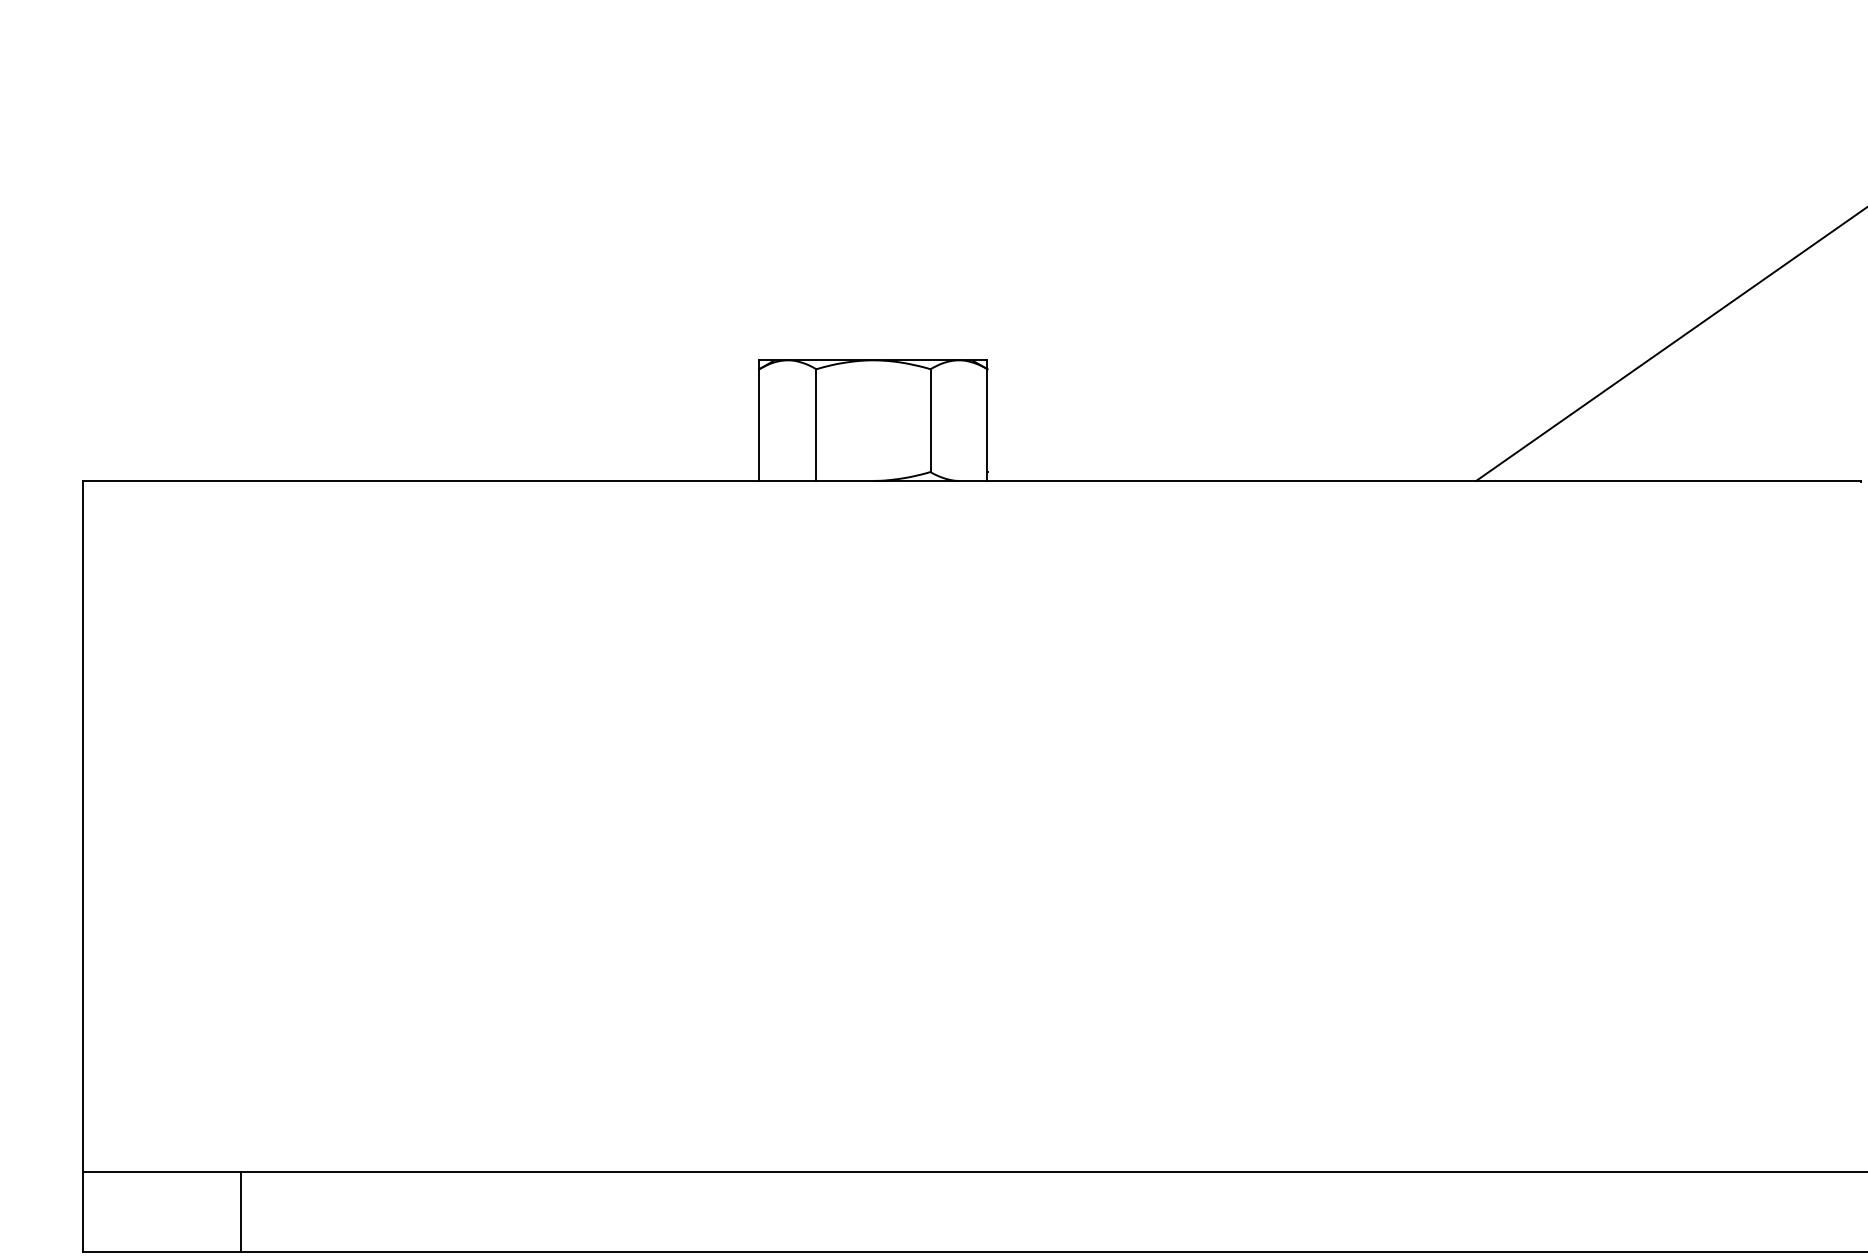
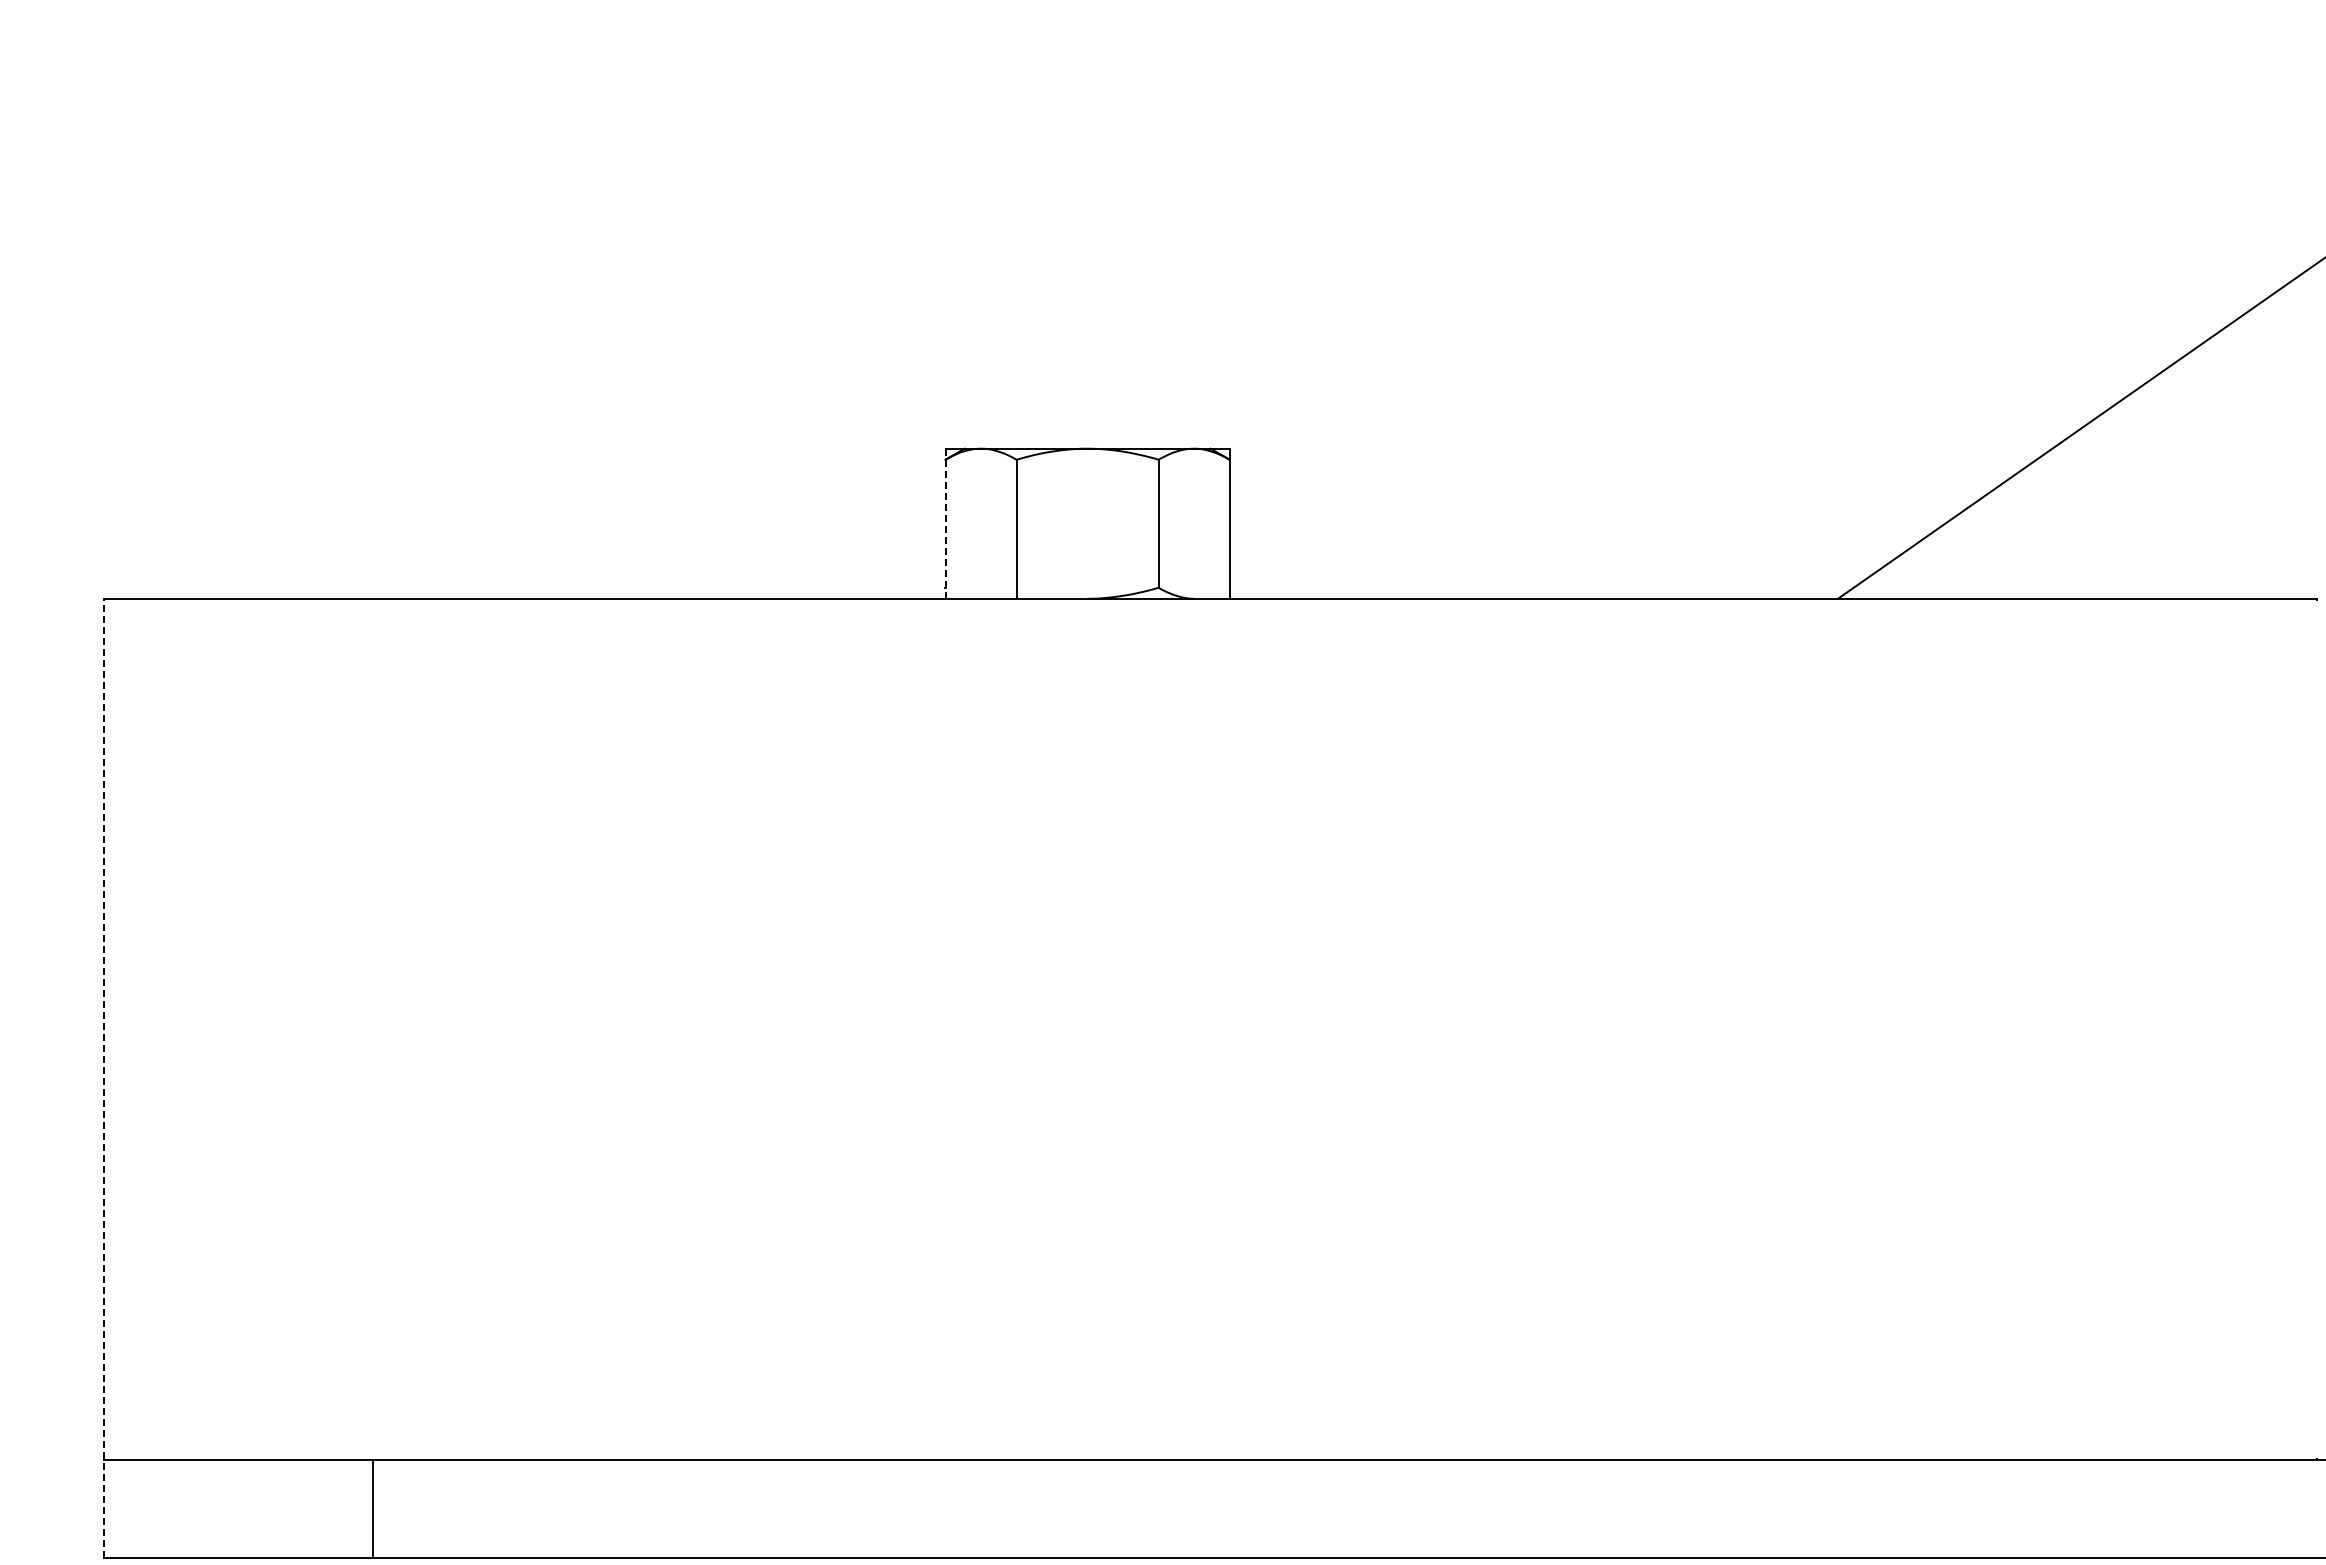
line: (759, 421) -> (945, 524), solid -> dashed
line: (82, 866) -> (103, 1078), solid -> dashed
line: (241, 1211) -> (373, 1508), moved

